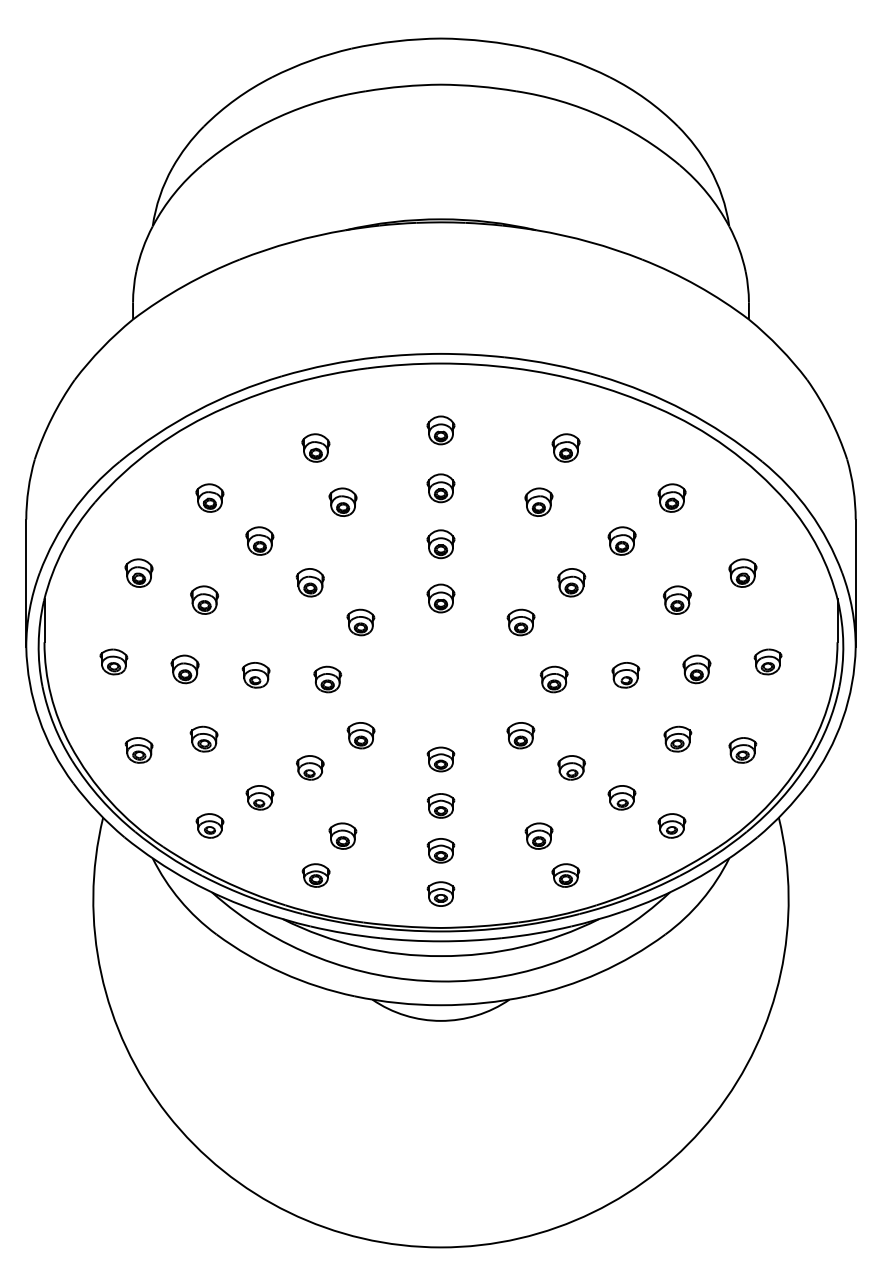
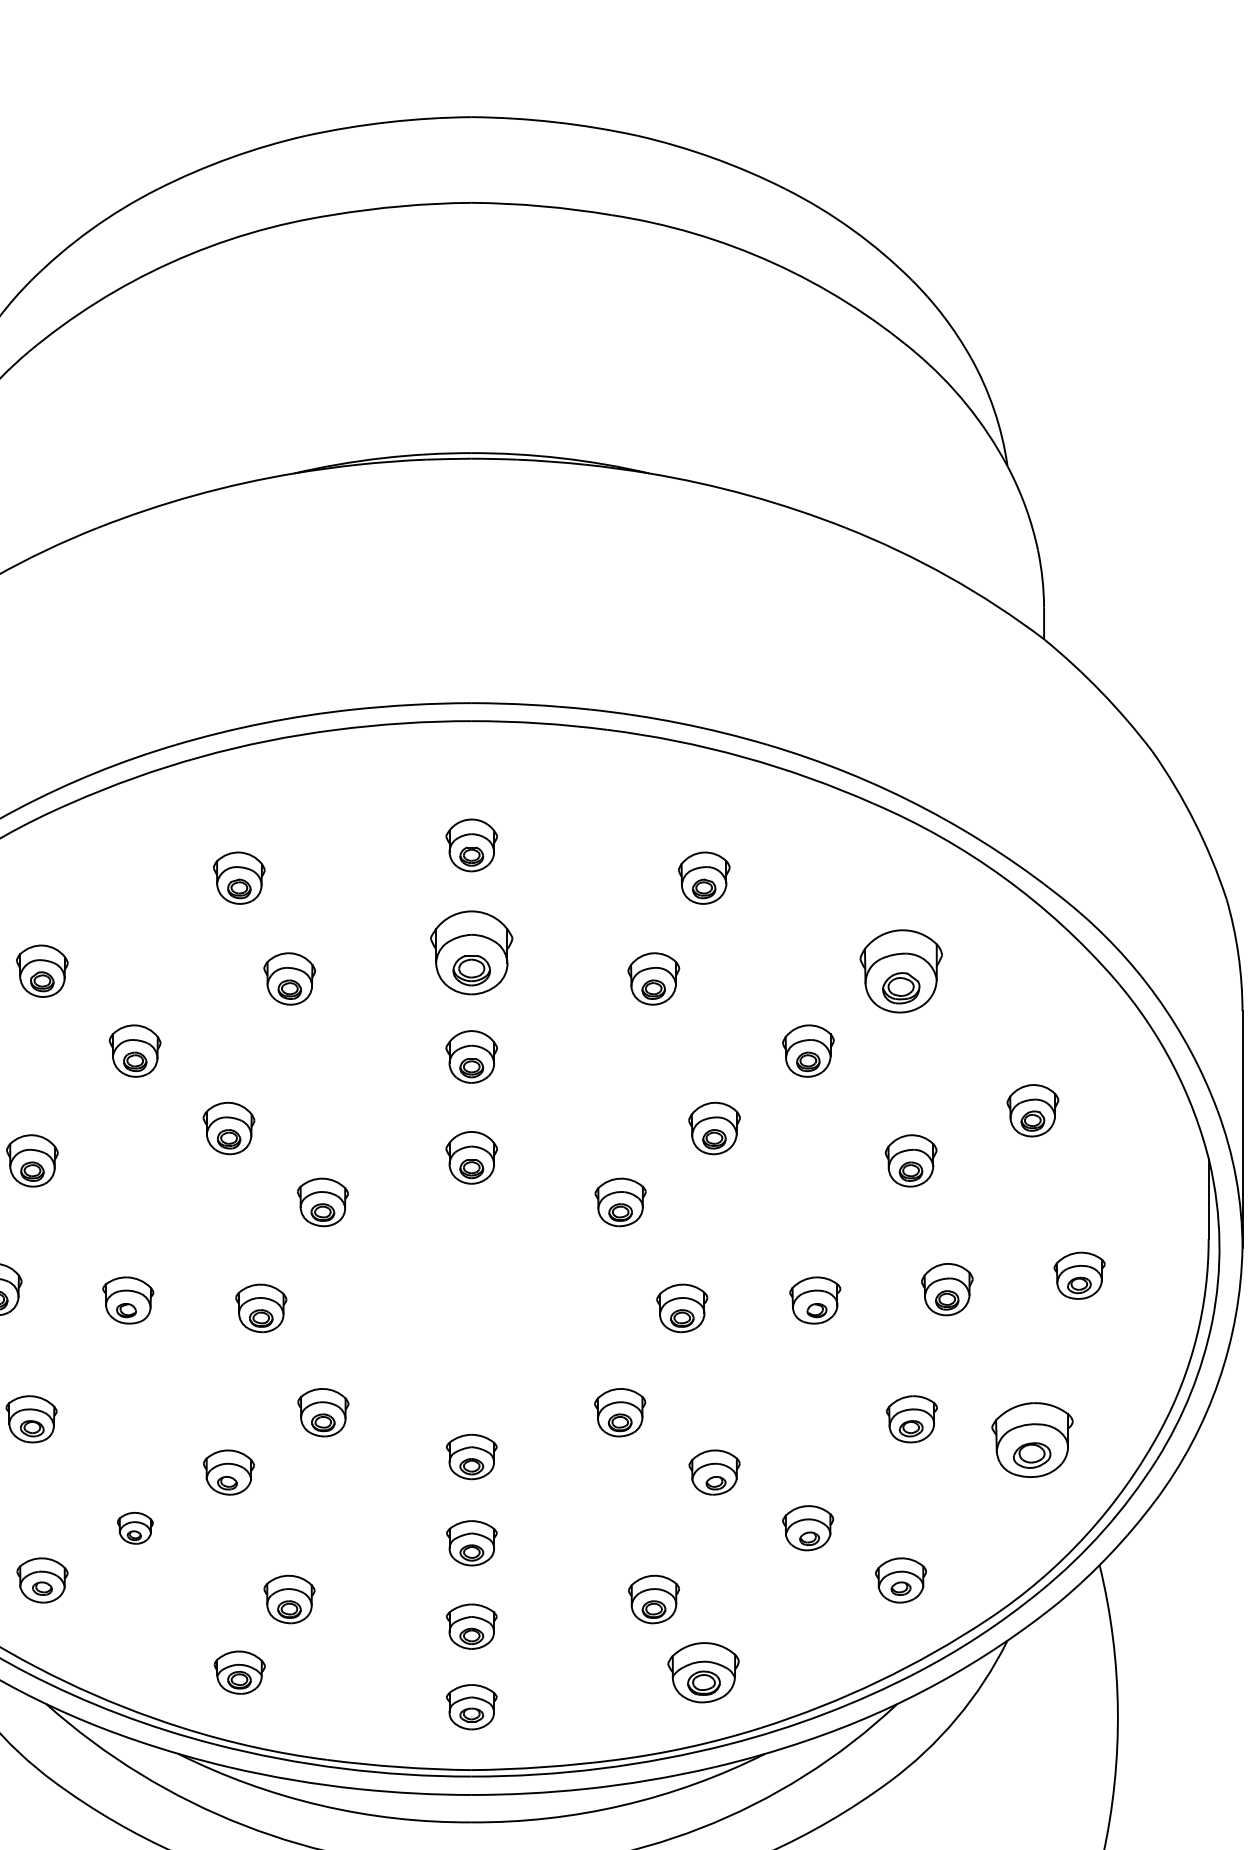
part: (440, 488) -> (470, 953), size x1.6
part: (671, 497) -> (900, 970), size x1.6
part: (742, 750) -> (1032, 1440), size x1.6
part: (259, 797) -> (134, 1527), size x0.7
part: (565, 875) -> (703, 1672), size x1.4

